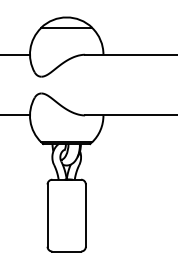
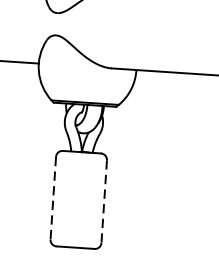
line: (47, 216) -> (53, 199), solid -> dashed
line: (85, 216) -> (103, 202), solid -> dashed

